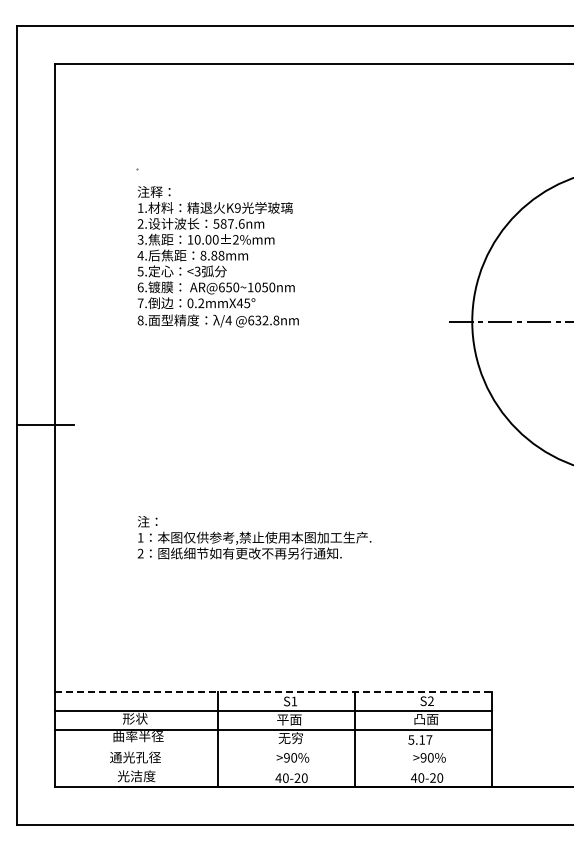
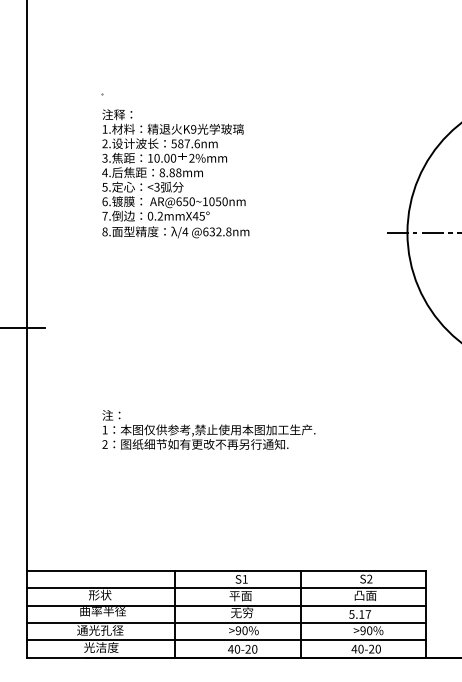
line: (274, 692) -> (227, 571), dashed -> solid
line: (273, 749) -> (226, 623), added
line: (273, 768) -> (226, 640), added

